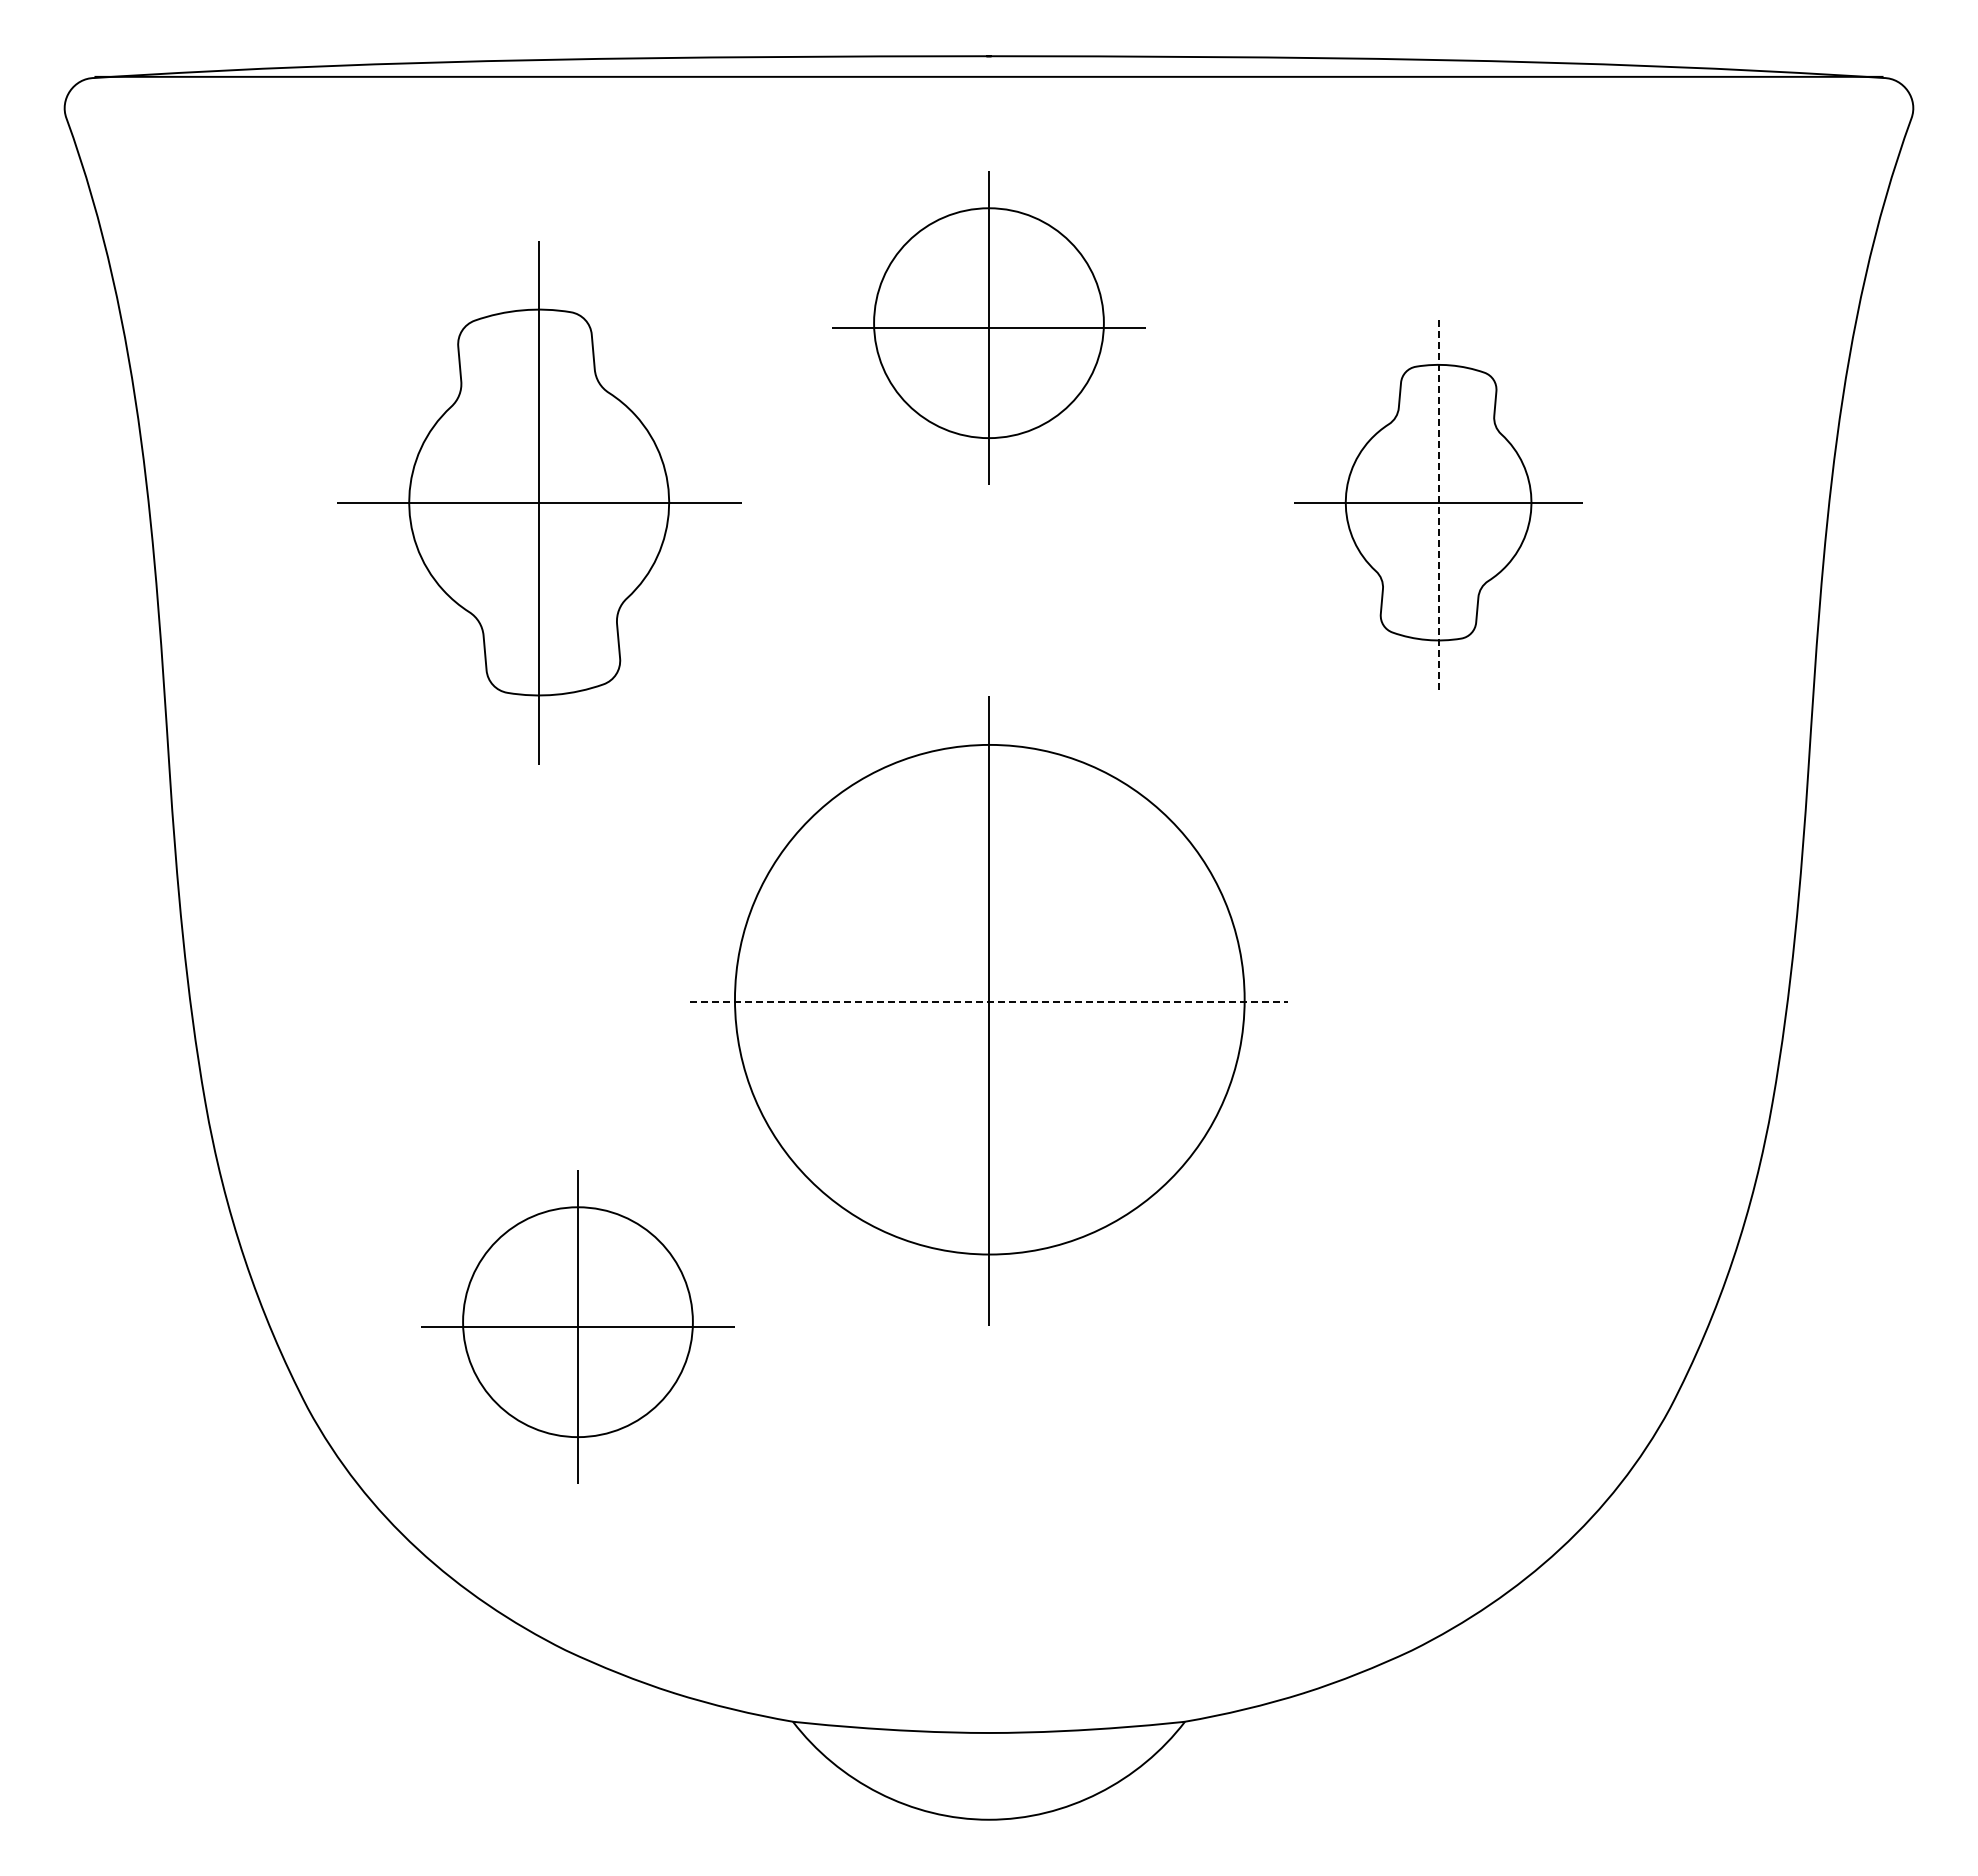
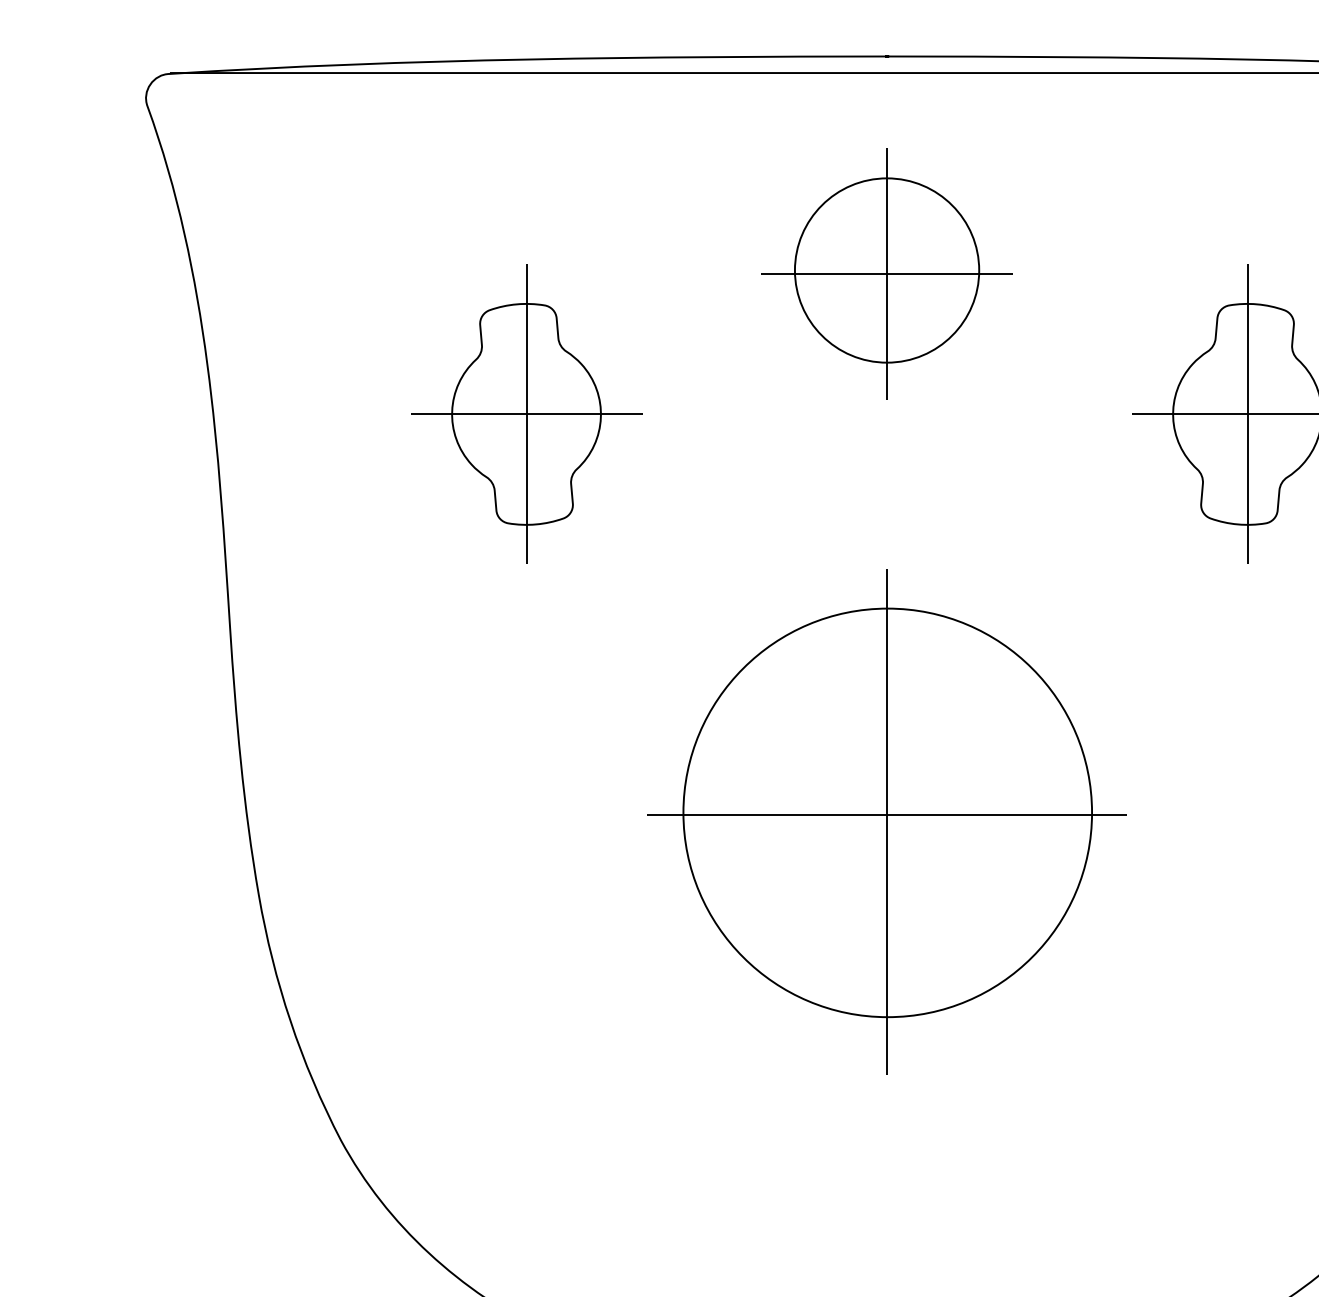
part: (539, 502) -> (526, 414), size x0.71
line: (1438, 502) -> (1247, 414), dashed -> solid
line: (988, 1002) -> (886, 815), dashed -> solid
part: (577, 1326) -> (557, 1074), removed

